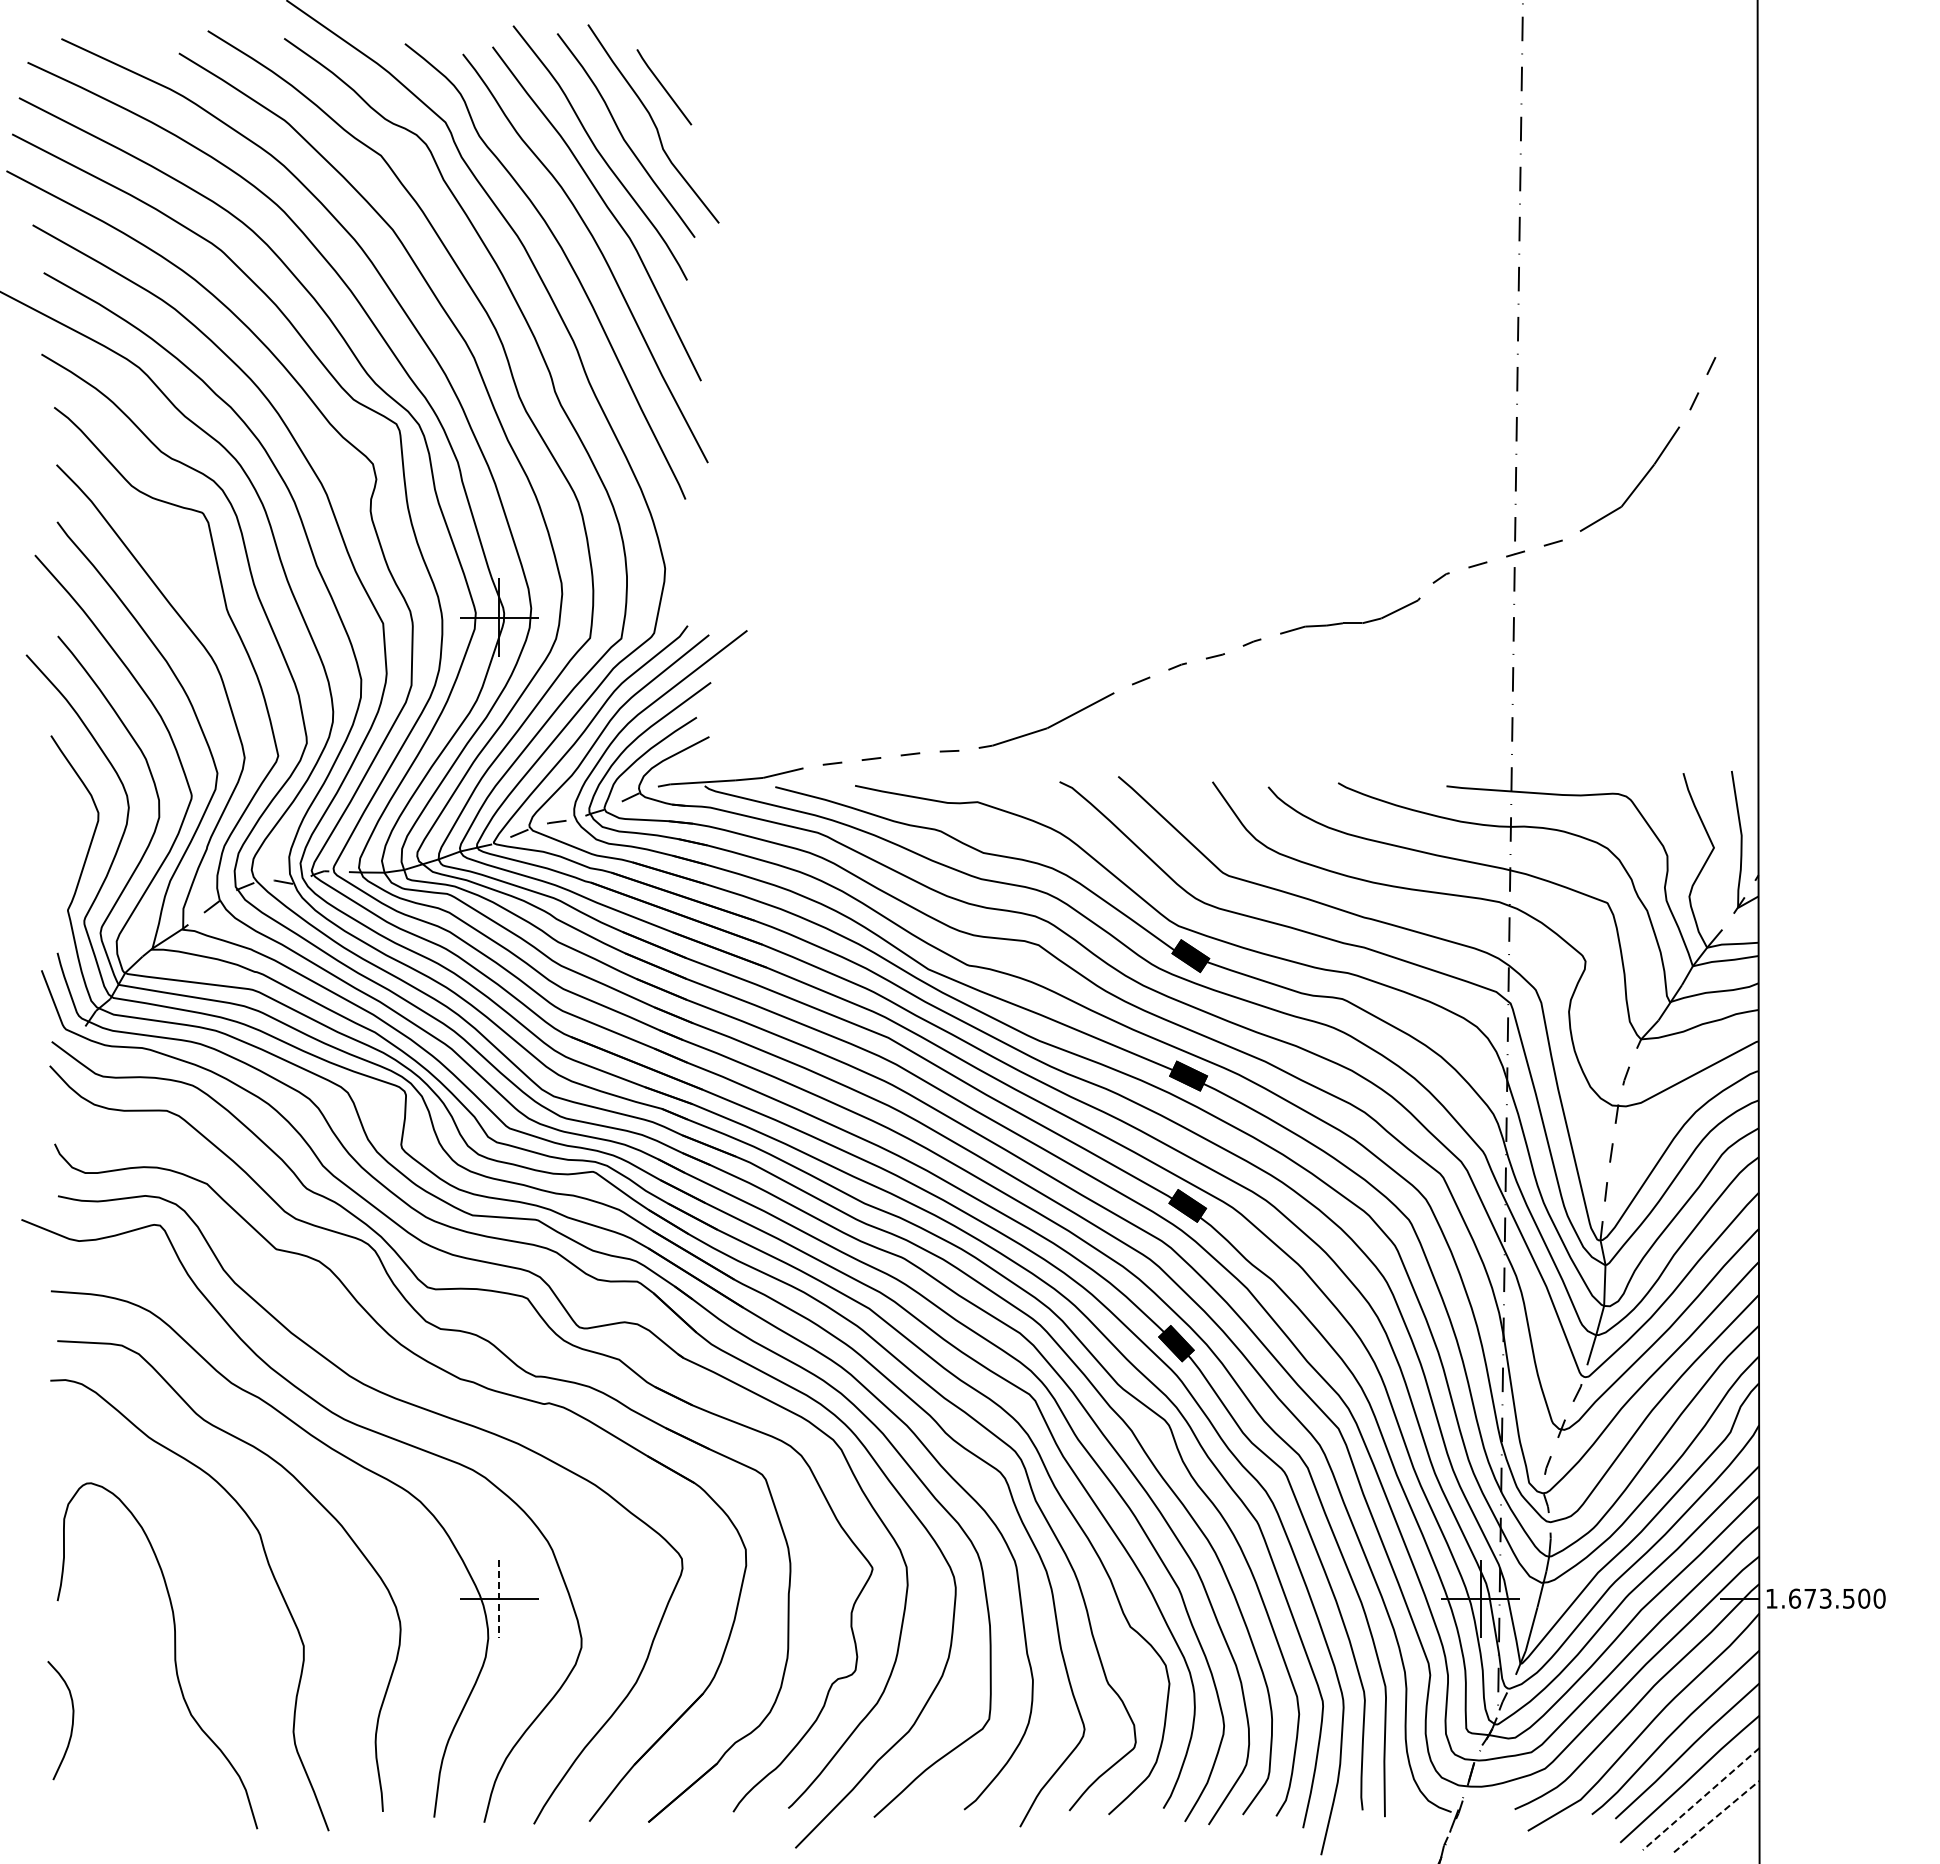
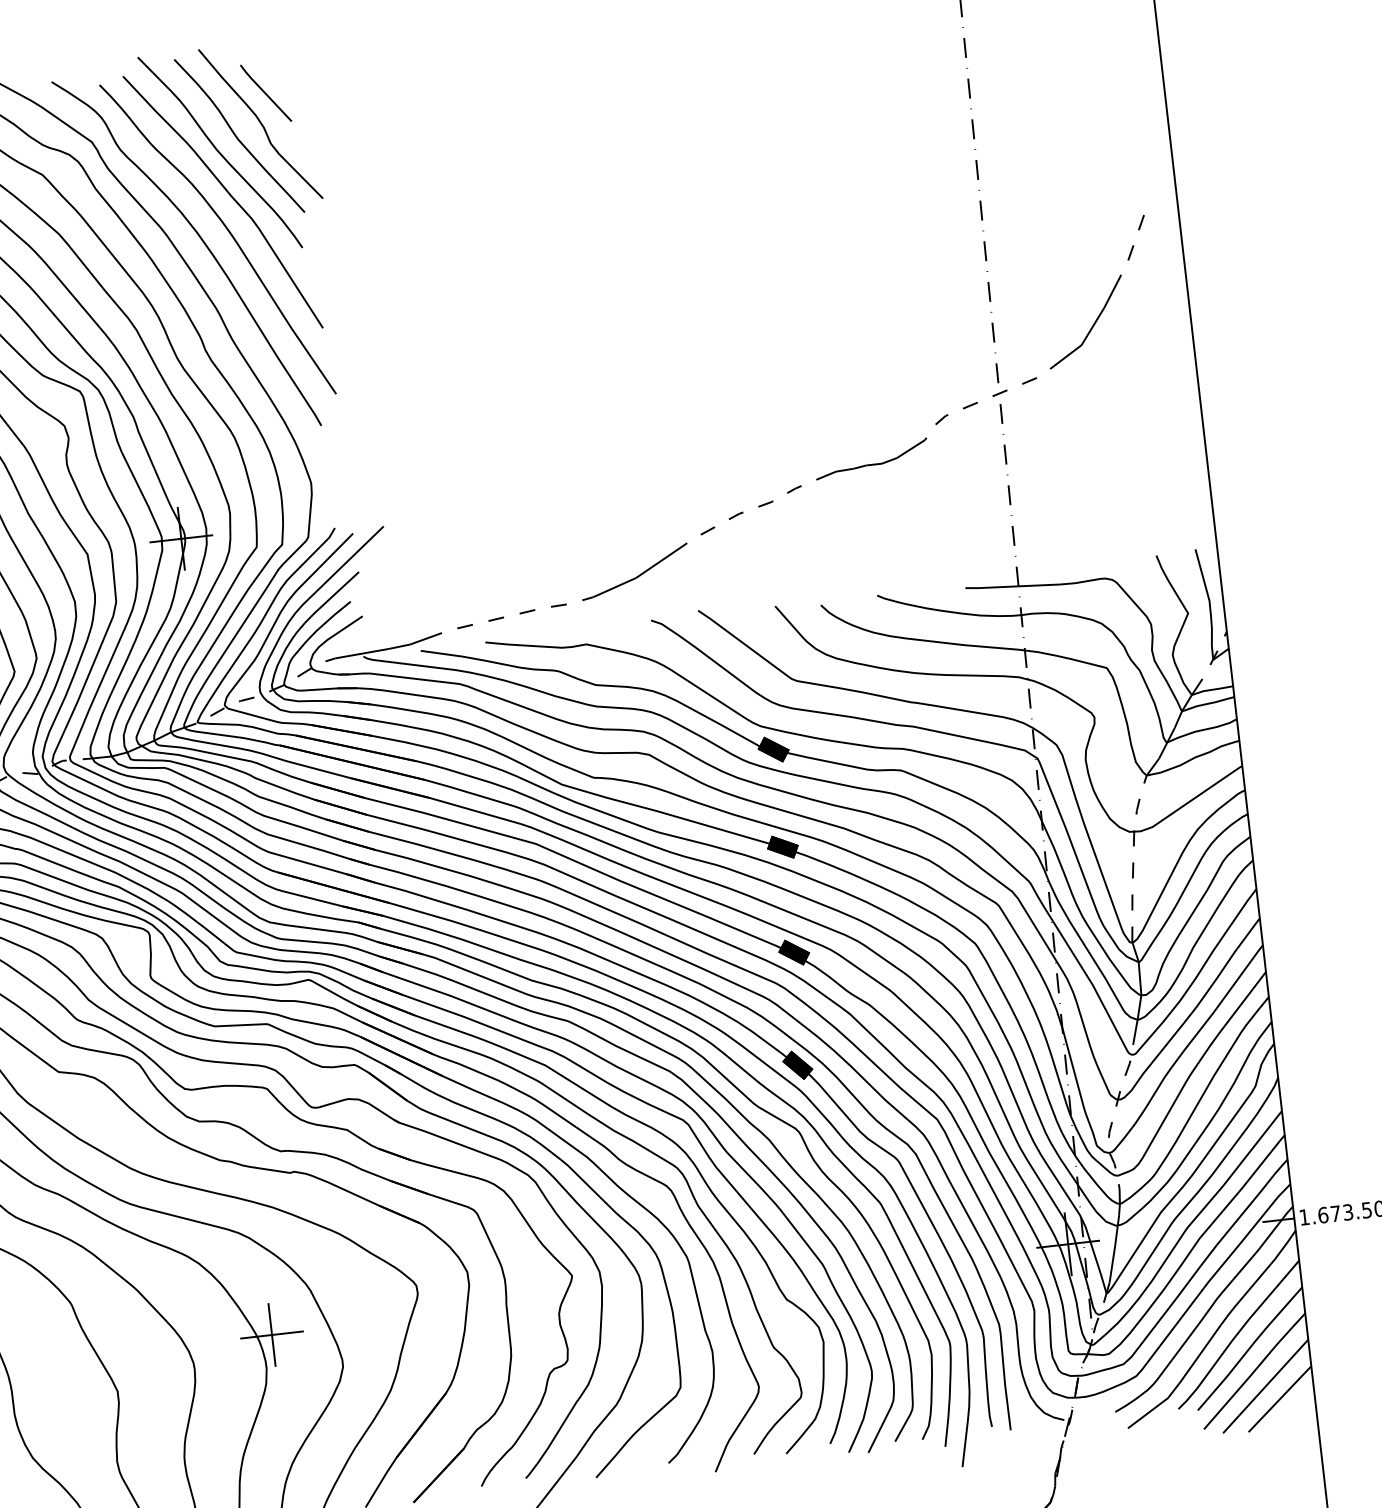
line: (499, 1599) -> (272, 1335), dashed -> solid
line: (1700, 1799) -> (1265, 1386), dashed -> solid
line: (1717, 1816) -> (1280, 1399), dashed -> solid

